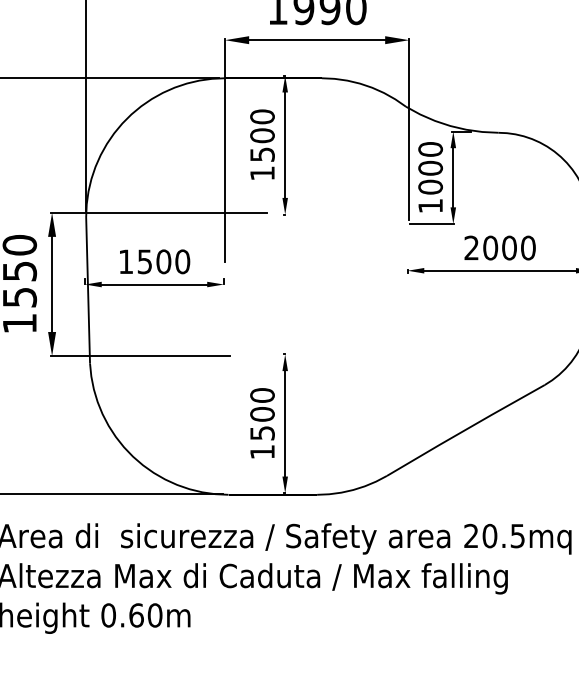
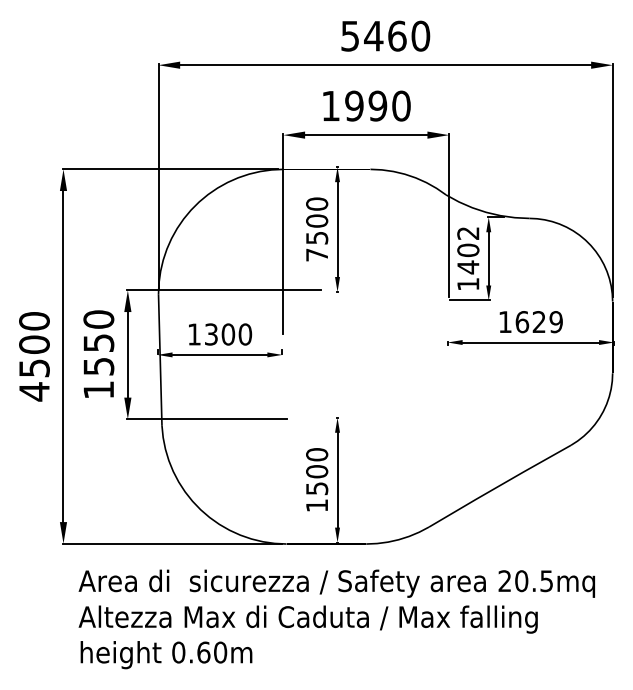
text: (430, 168) -> (468, 250), 1000 -> 1402
text: (261, 172) -> (316, 254), 1500 -> 7500
text: (499, 248) -> (530, 322), 2000 -> 1629
text: (145, 260) -> (211, 333), 1500 -> 1300

